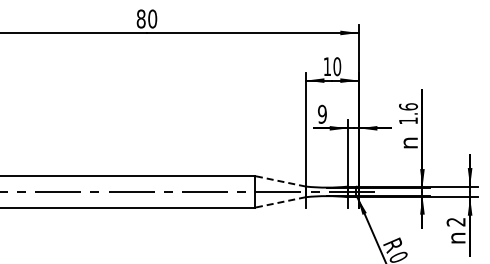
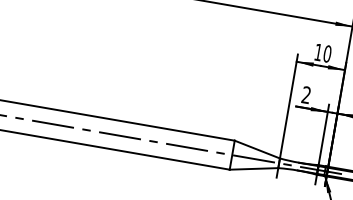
text: (322, 114) -> (306, 95), 9 -> 2
line: (279, 181) -> (256, 149), dashed -> solid
line: (279, 202) -> (253, 168), dashed -> solid

